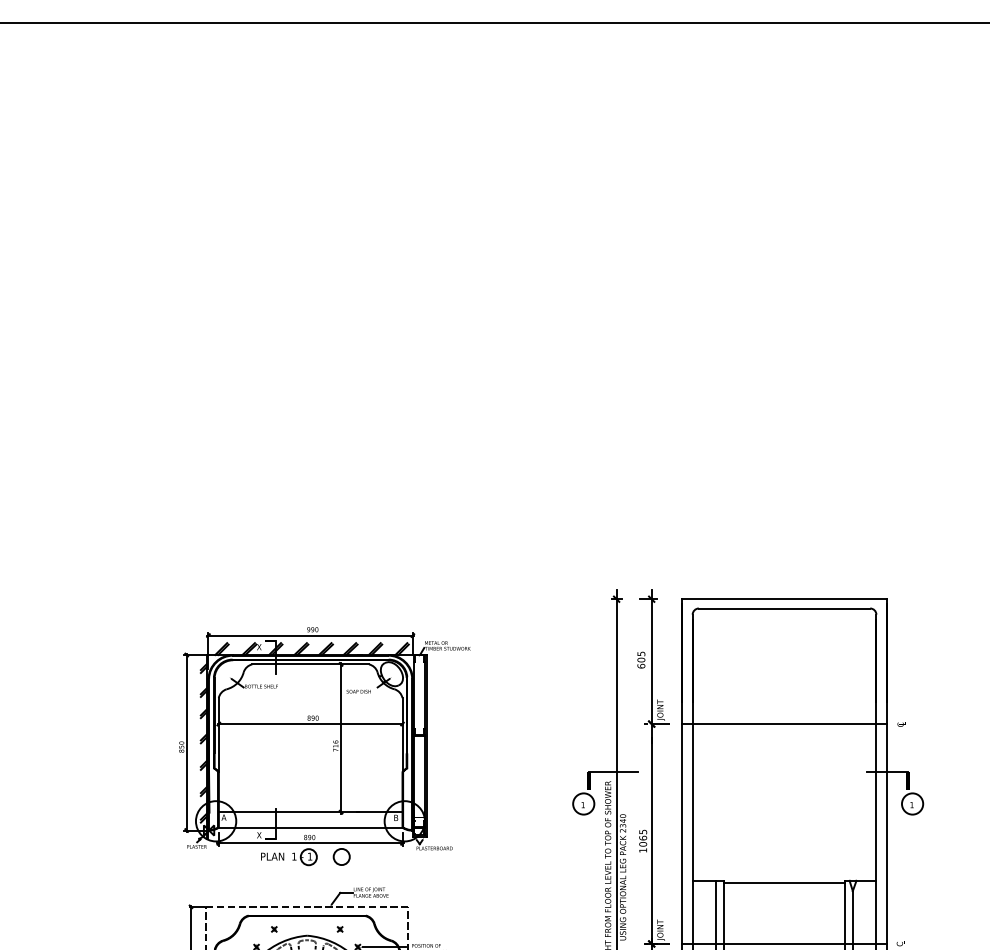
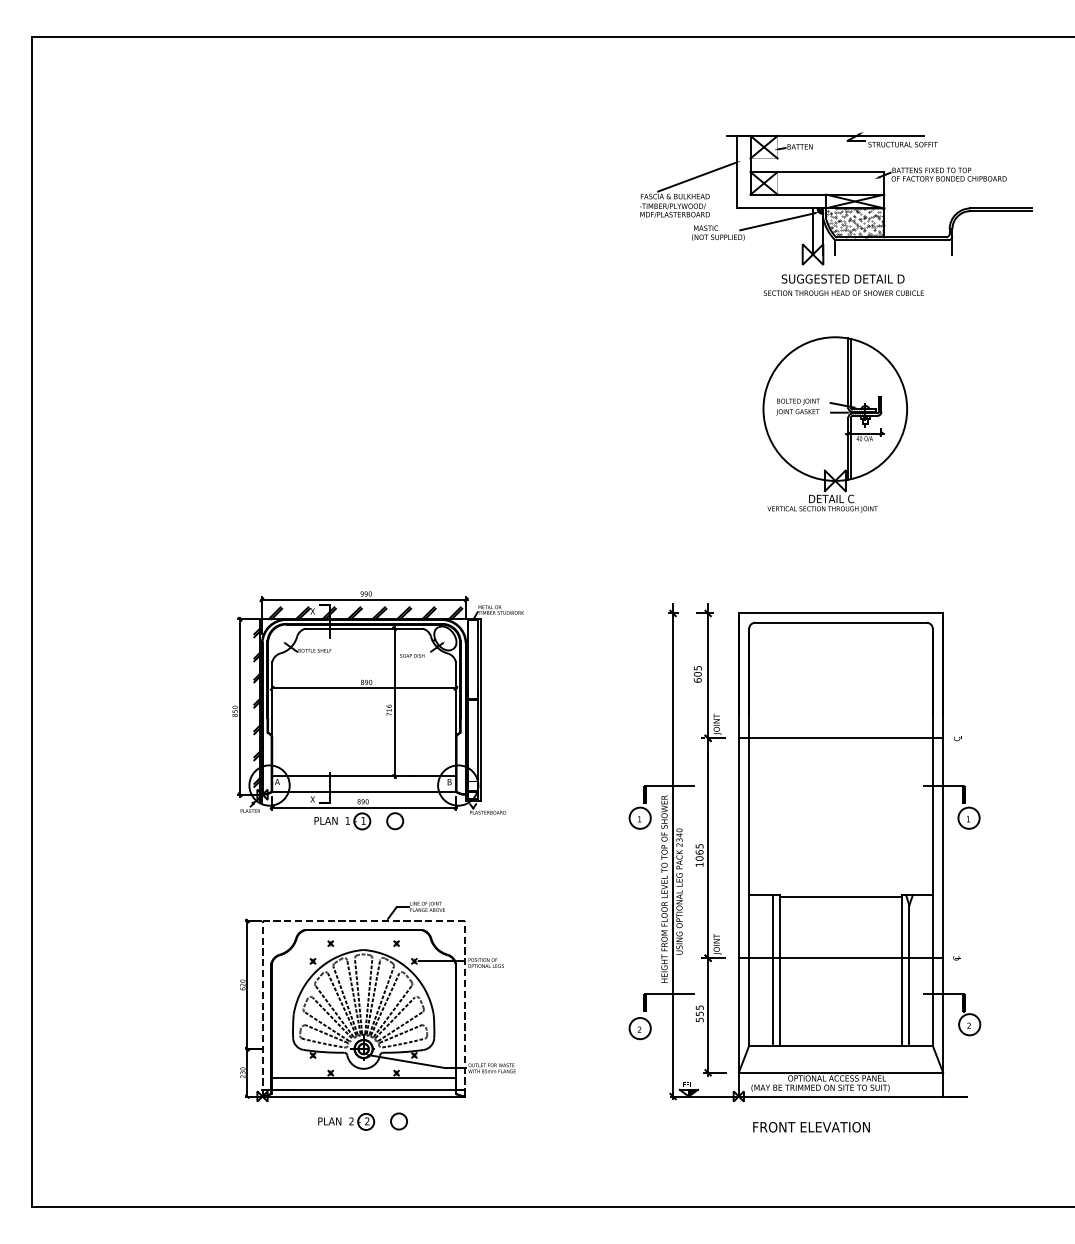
part: (780, 199) -> (836, 213), added
part: (778, 410) -> (834, 424), added
part: (324, 746) -> (377, 710), moved

